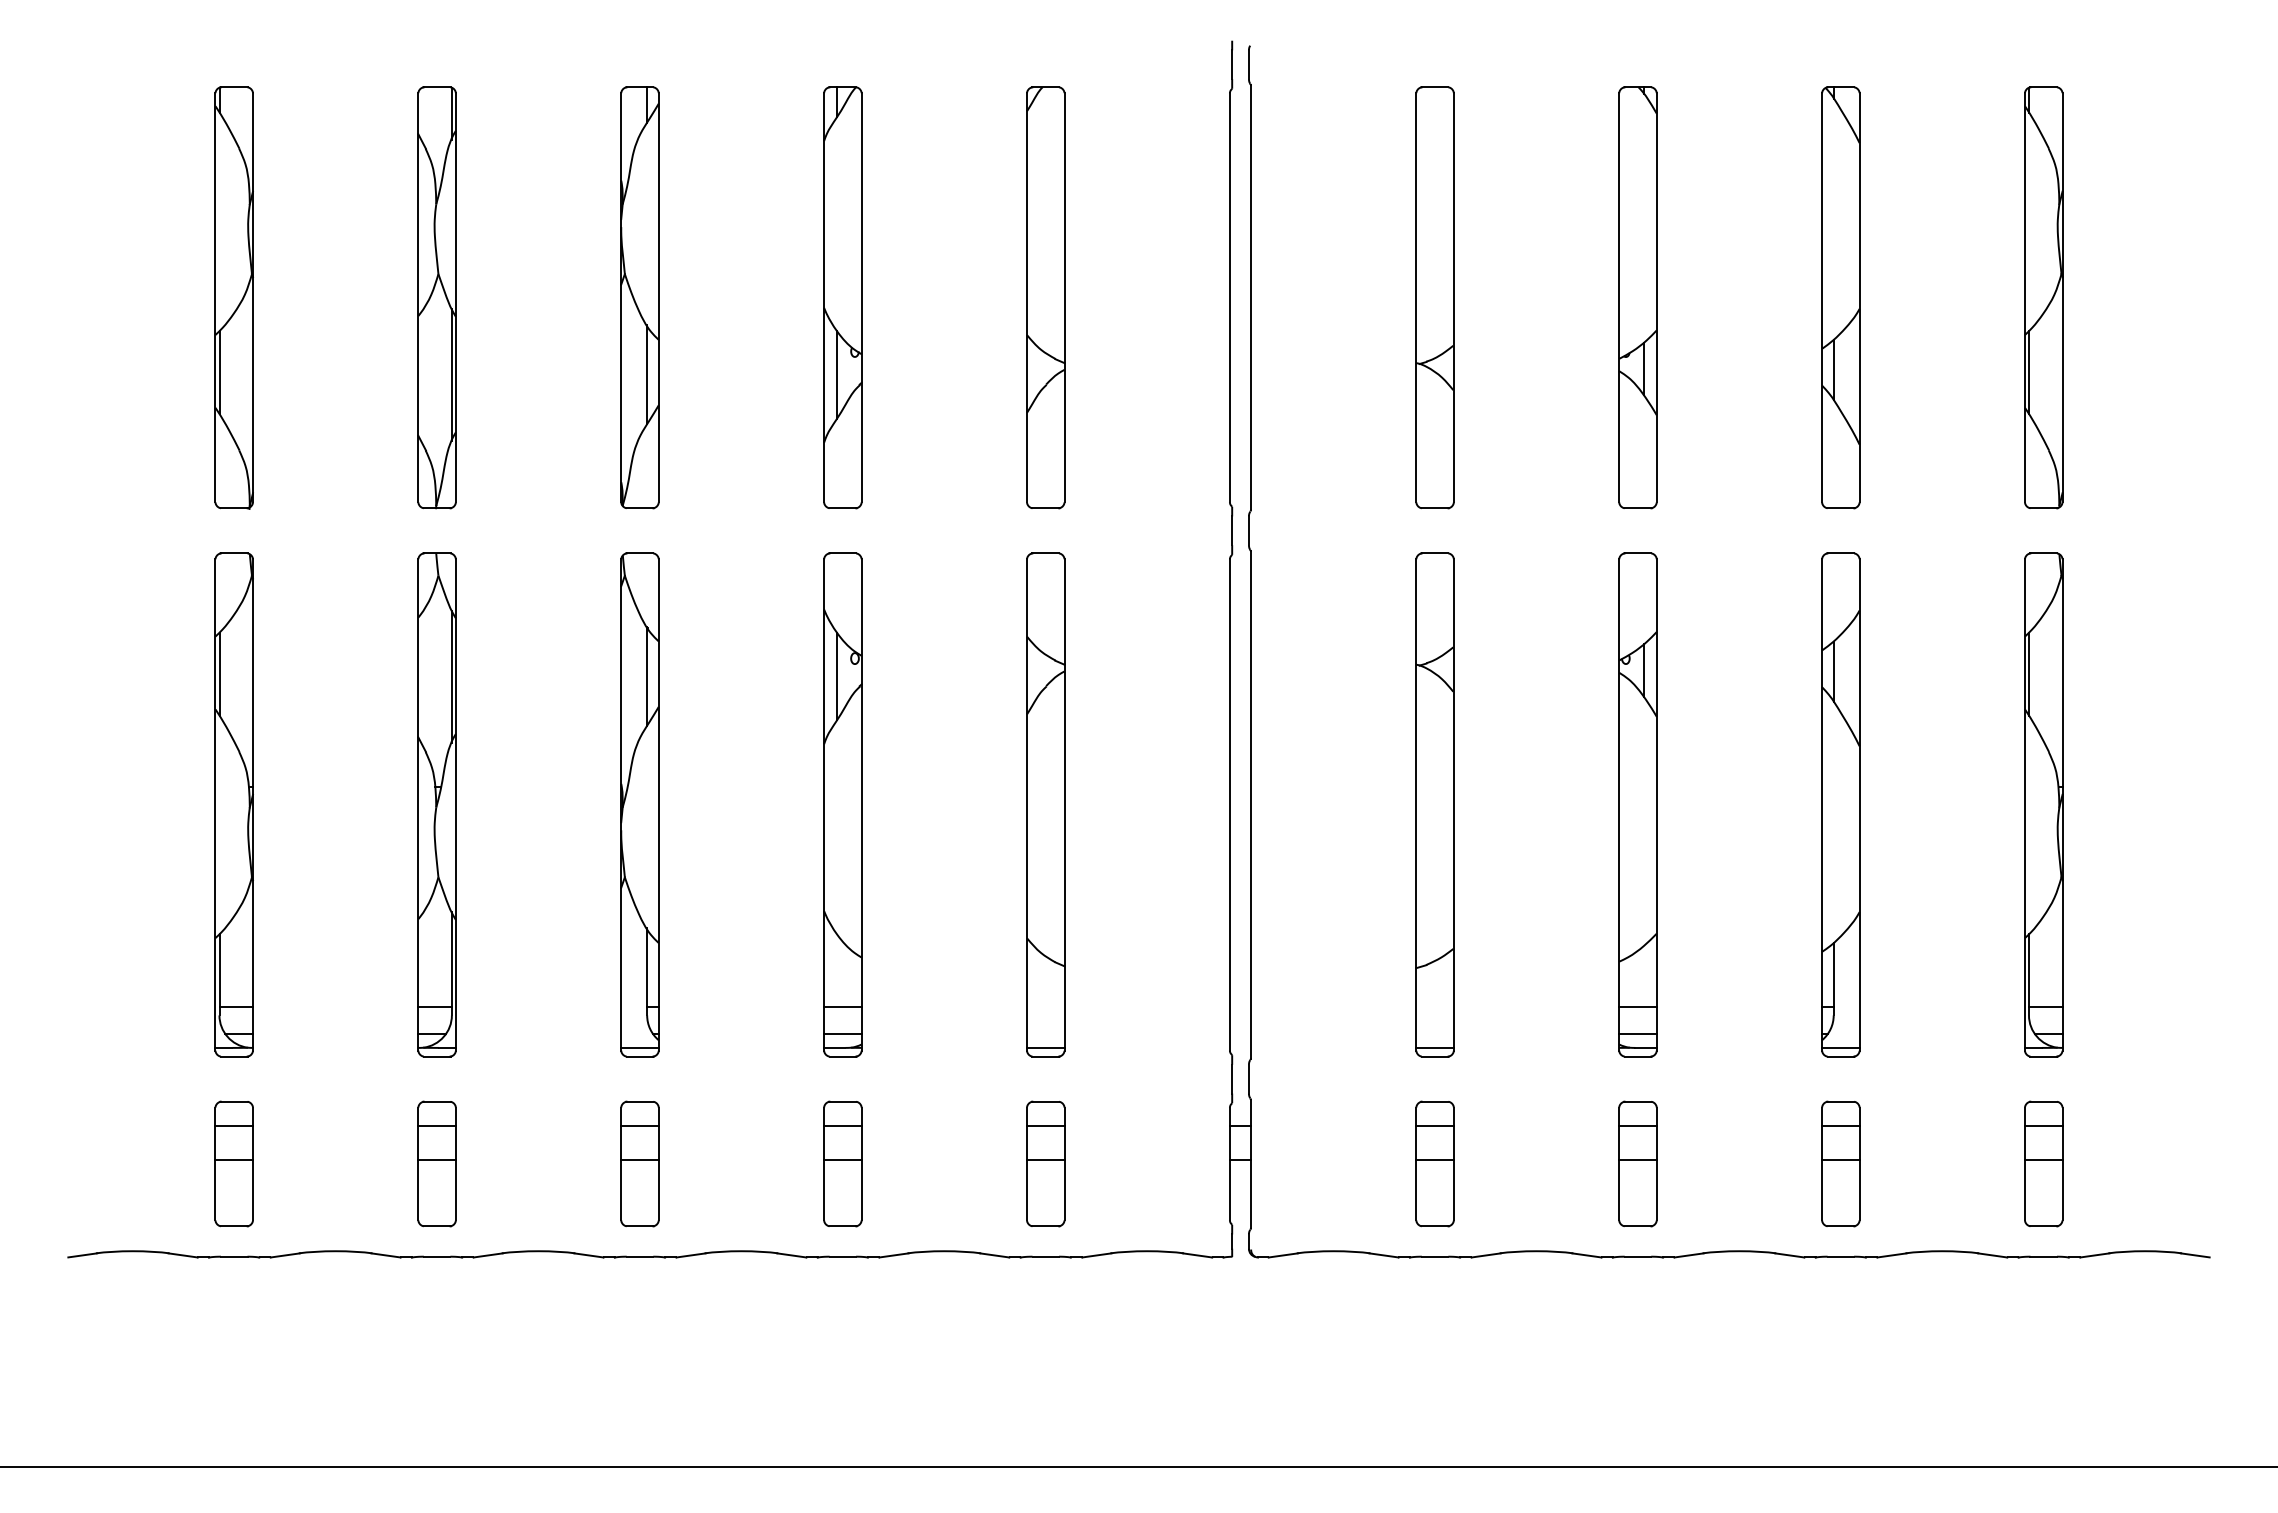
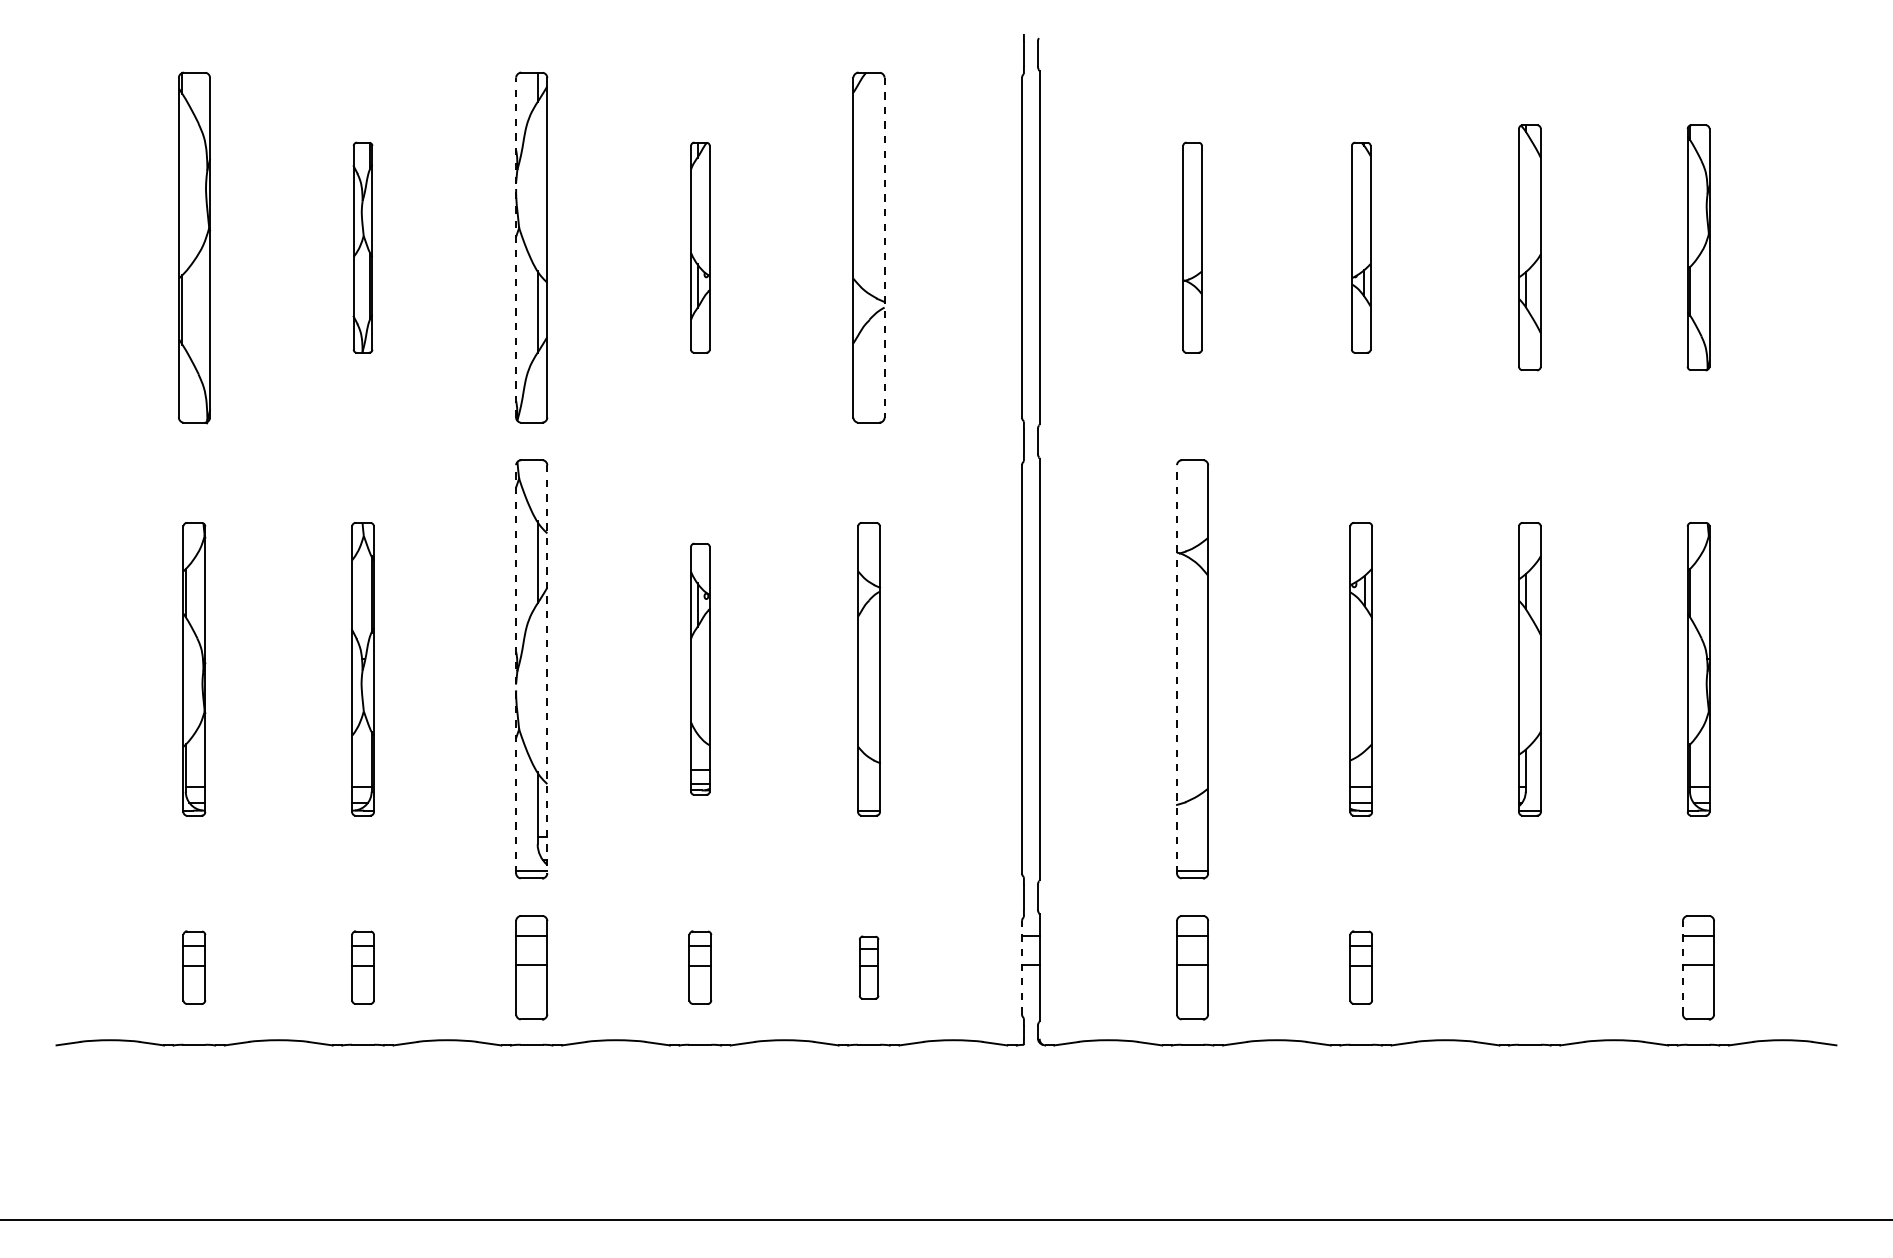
part: (436, 297) -> (362, 247), size x0.6
line: (621, 297) -> (516, 247), solid -> dashed
part: (842, 297) -> (700, 247), size x0.6
line: (1064, 297) -> (884, 247), solid -> dashed
part: (1434, 297) -> (1192, 247), size x0.6
part: (1637, 297) -> (1360, 247), size x0.6
part: (1840, 297) -> (1529, 247), size x0.7
part: (2043, 297) -> (1698, 247), size x0.7
part: (233, 804) -> (193, 668), size x0.7
part: (436, 804) -> (362, 668), size x0.7
line: (621, 804) -> (516, 668), solid -> dashed
part: (842, 804) -> (700, 668), size x0.6
part: (1045, 804) -> (868, 668), size x0.7
line: (1416, 804) -> (1177, 668), solid -> dashed
part: (1637, 804) -> (1360, 668), size x0.7
part: (1840, 804) -> (1529, 668), size x0.7
part: (2043, 804) -> (1698, 668), size x0.7
line: (658, 805) -> (547, 669), solid -> dashed
part: (233, 1163) -> (193, 967), size x0.7
part: (436, 1163) -> (362, 967), size x0.7
part: (842, 1163) -> (700, 967), size x0.7
part: (1045, 1163) -> (868, 967), size x0.6
line: (1229, 1163) -> (1021, 967), solid -> dashed
part: (1637, 1163) -> (1360, 967), size x0.7
part: (1840, 1163) -> (1529, 967), removed
line: (2025, 1163) -> (1683, 967), solid -> dashed

